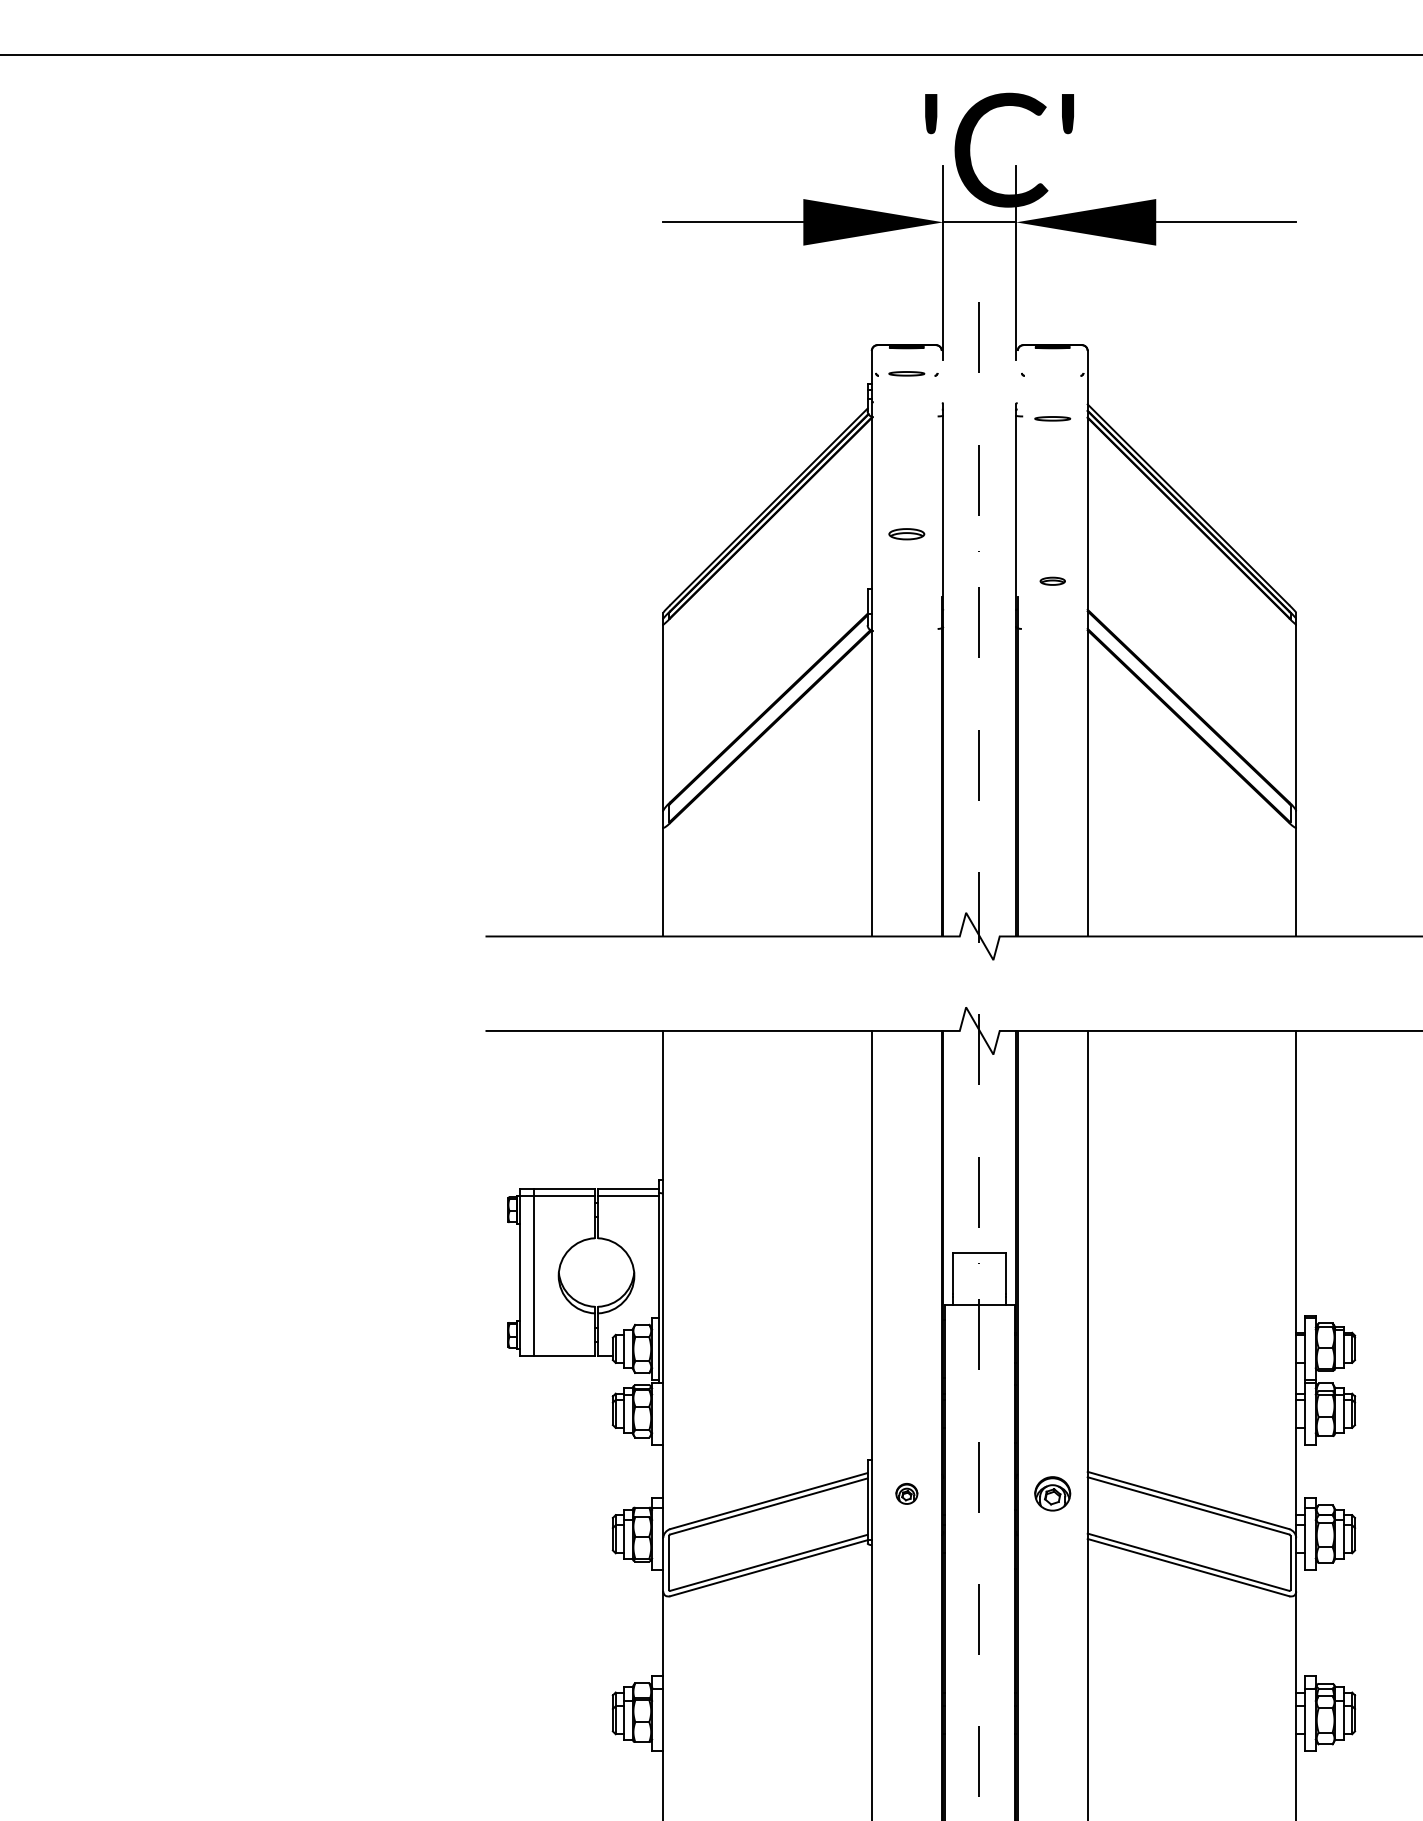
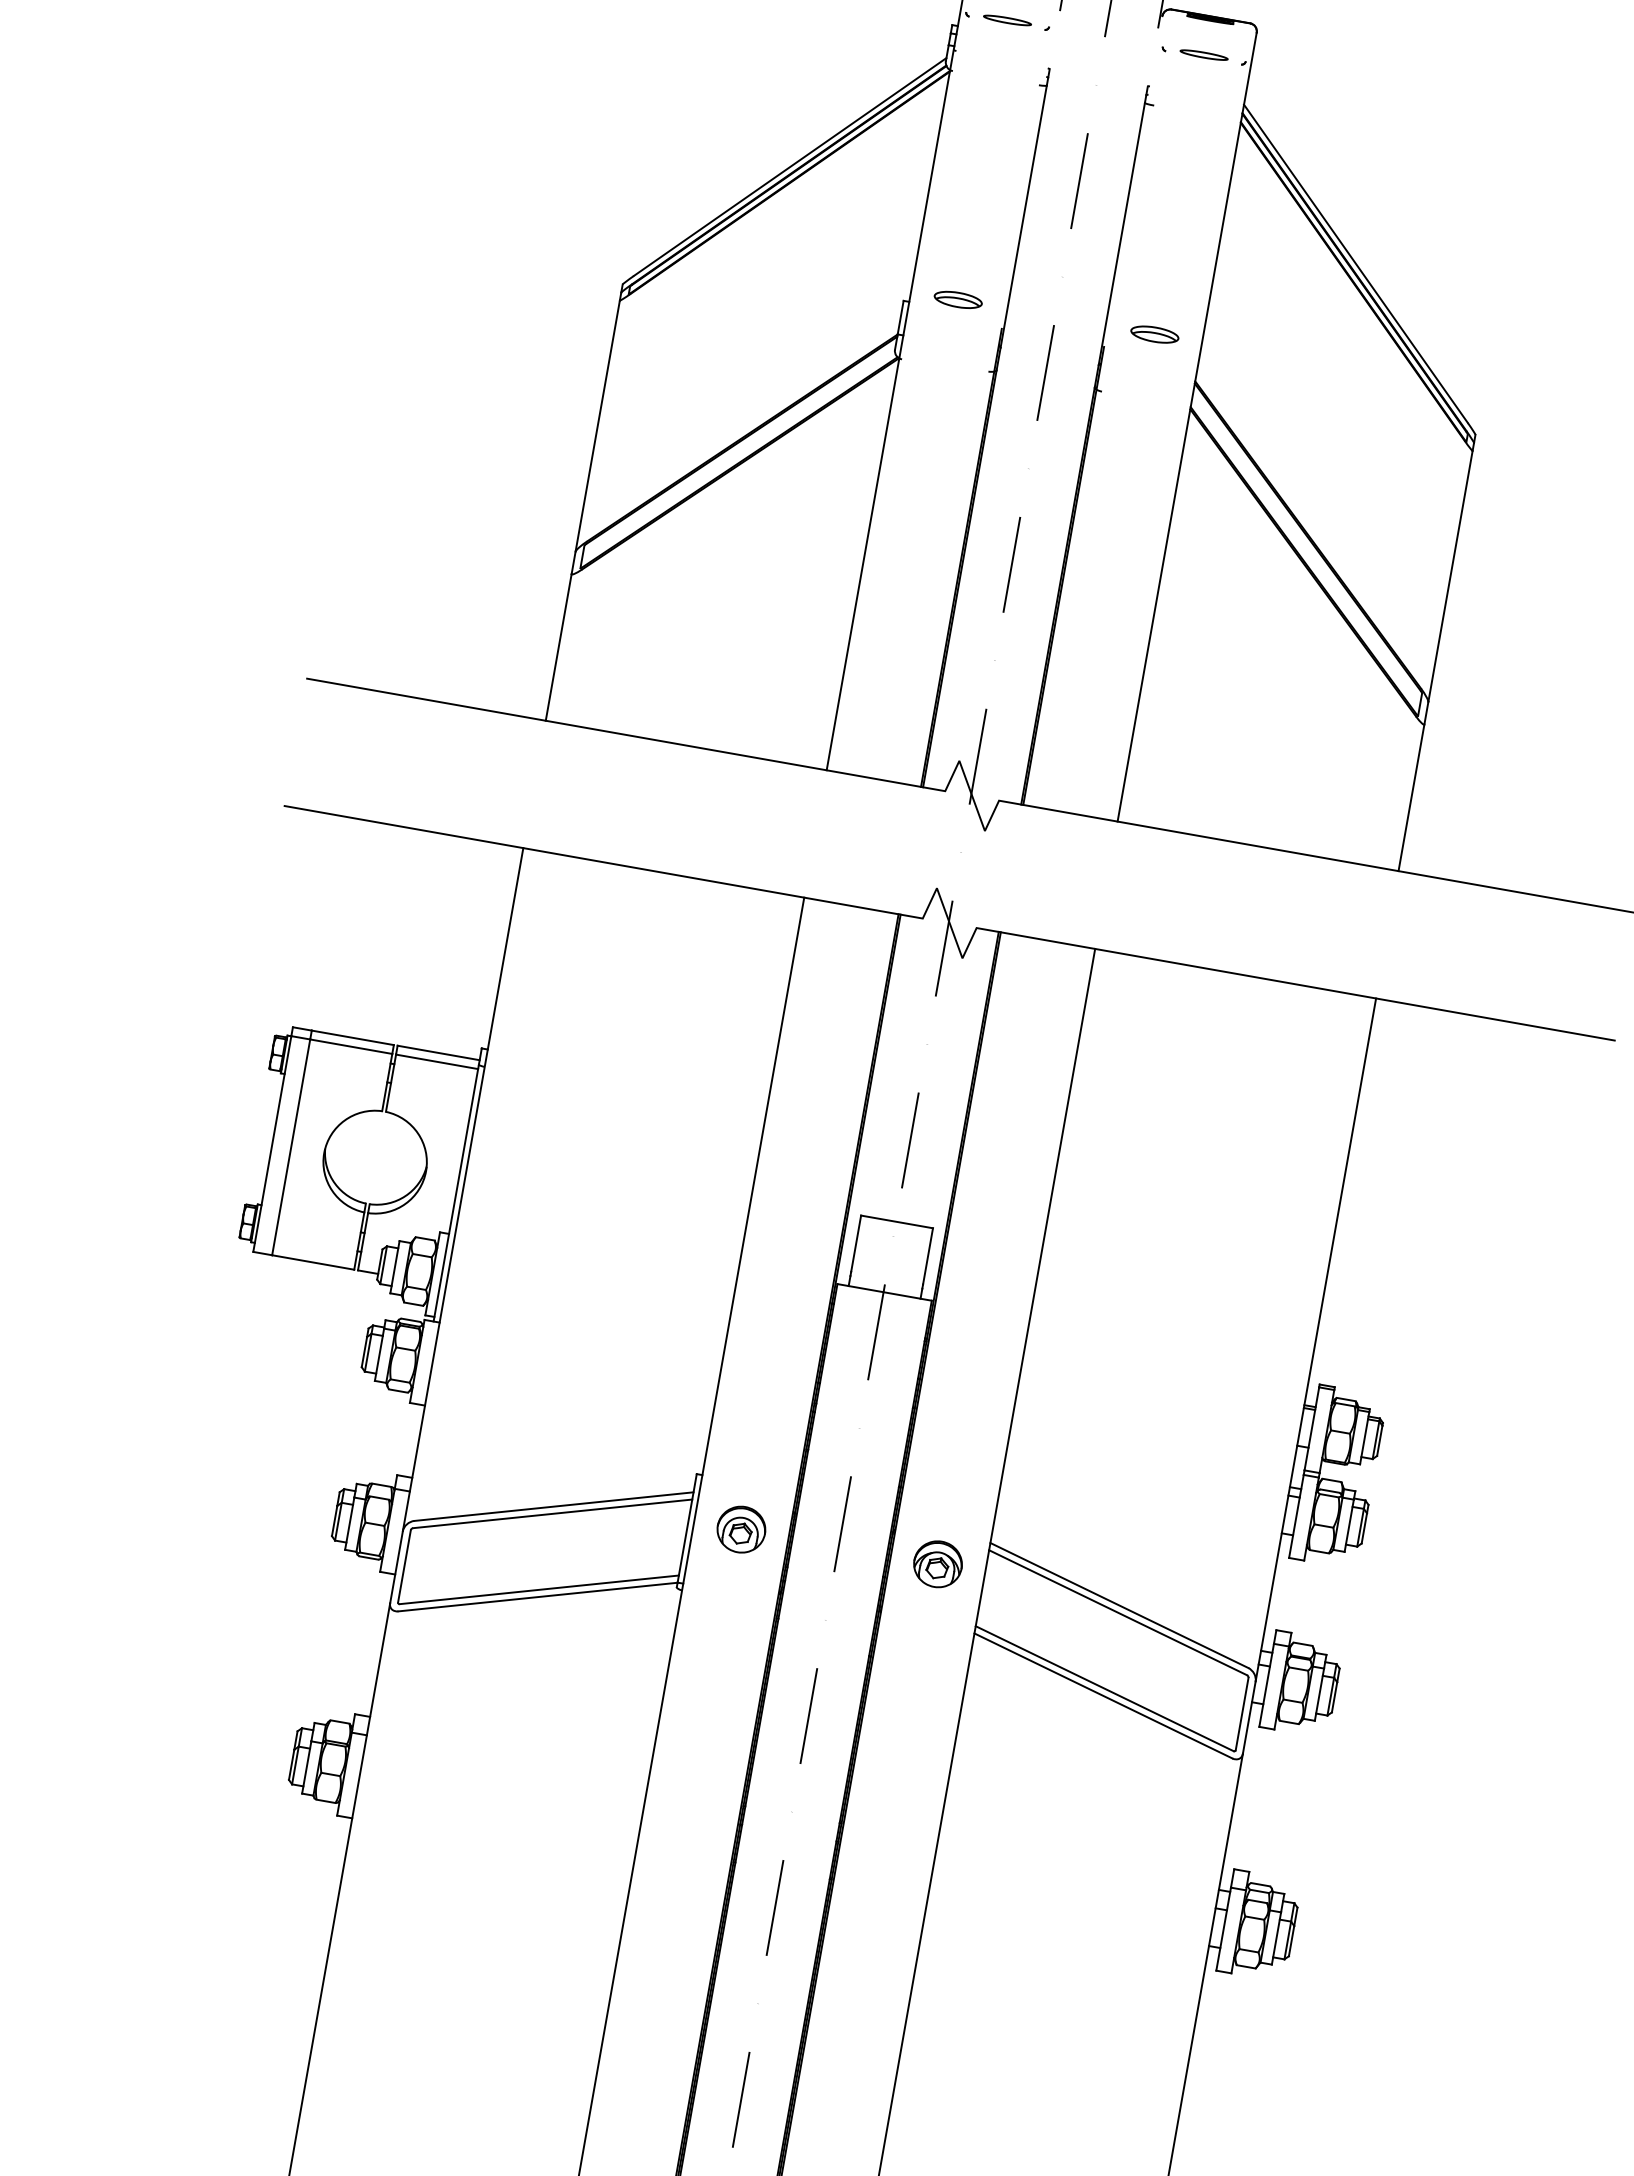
part: (1052, 418) -> (1203, 54), moved
part: (906, 534) -> (957, 300), moved
part: (1052, 581) -> (1154, 334), size x1.43
part: (906, 1493) -> (741, 1529), size x1.67

